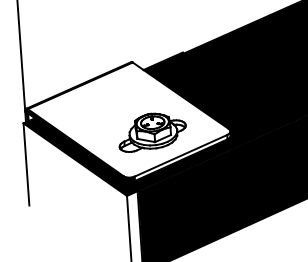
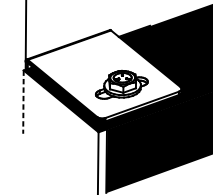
line: (26, 164) -> (23, 102), solid -> dashed

